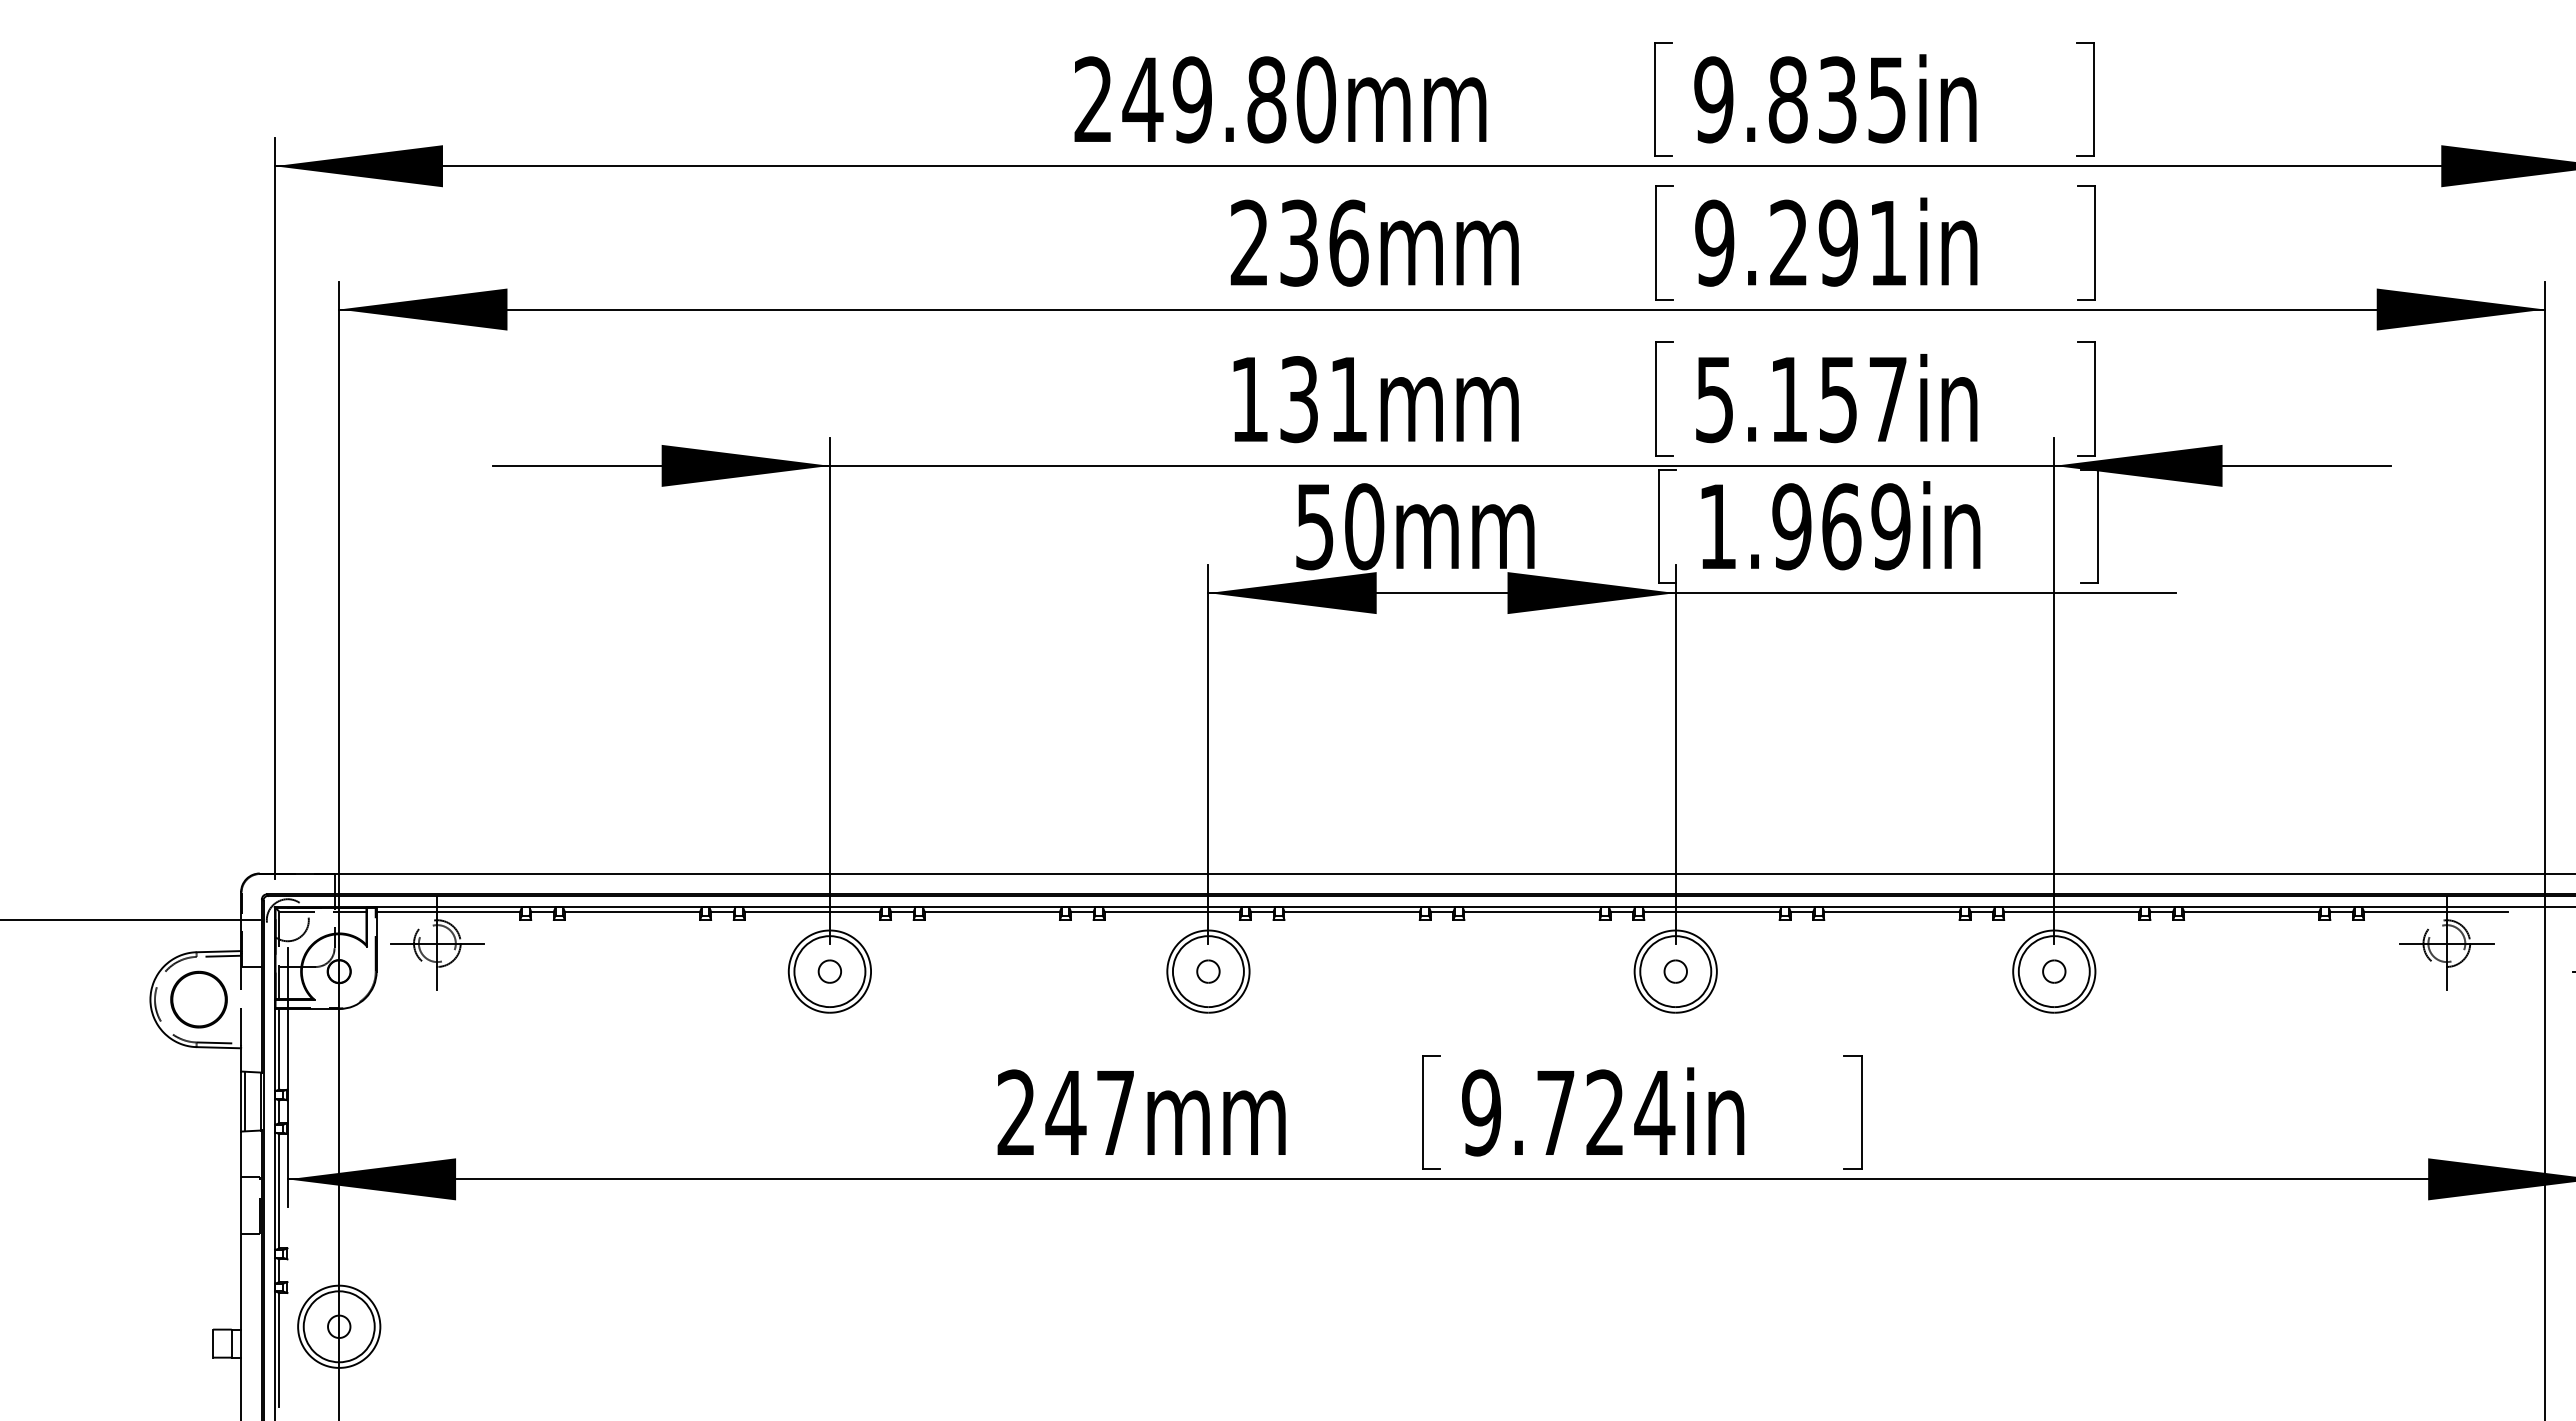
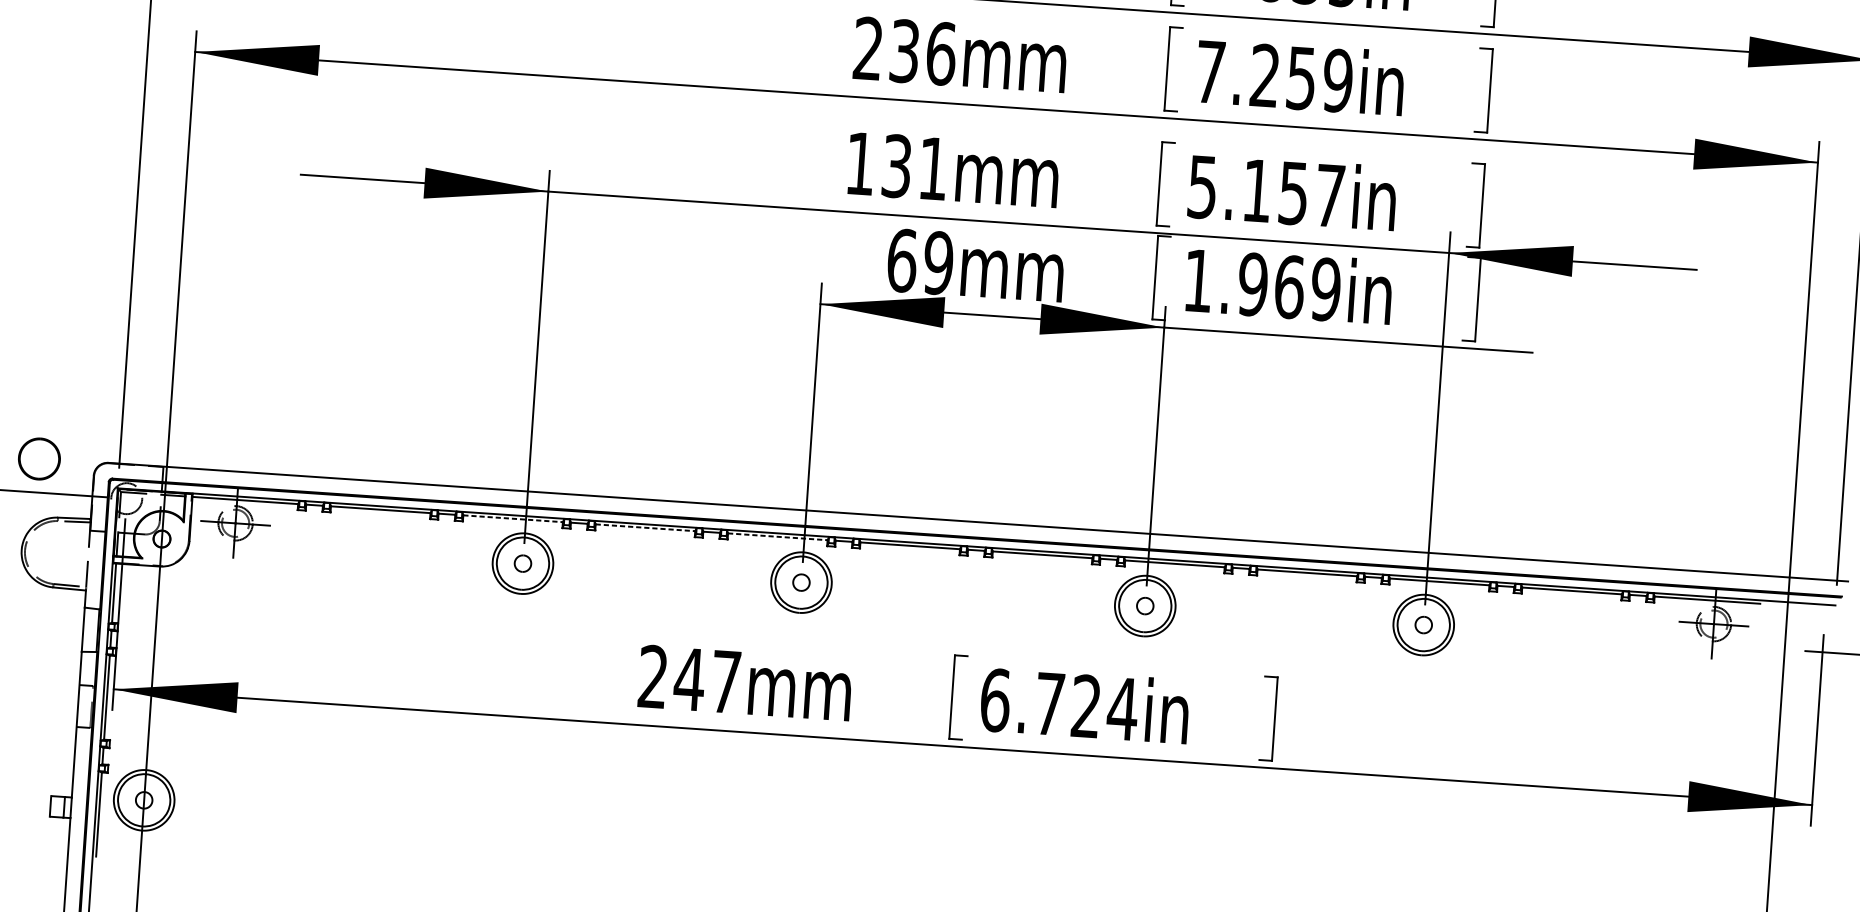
text: (1801, 242) -> (1274, 75), 9.291in -> 7.259in
text: (1339, 526) -> (920, 261), 50mm -> 69mm
line: (812, 911) -> (513, 518), solid -> dashed
line: (992, 911) -> (645, 527), solid -> dashed
line: (1172, 911) -> (778, 536), solid -> dashed
part: (198, 999) -> (39, 458), moved
line: (244, 1101) -> (85, 629), removed
text: (1481, 1112) -> (995, 699), 9.724in -> 6.724in

